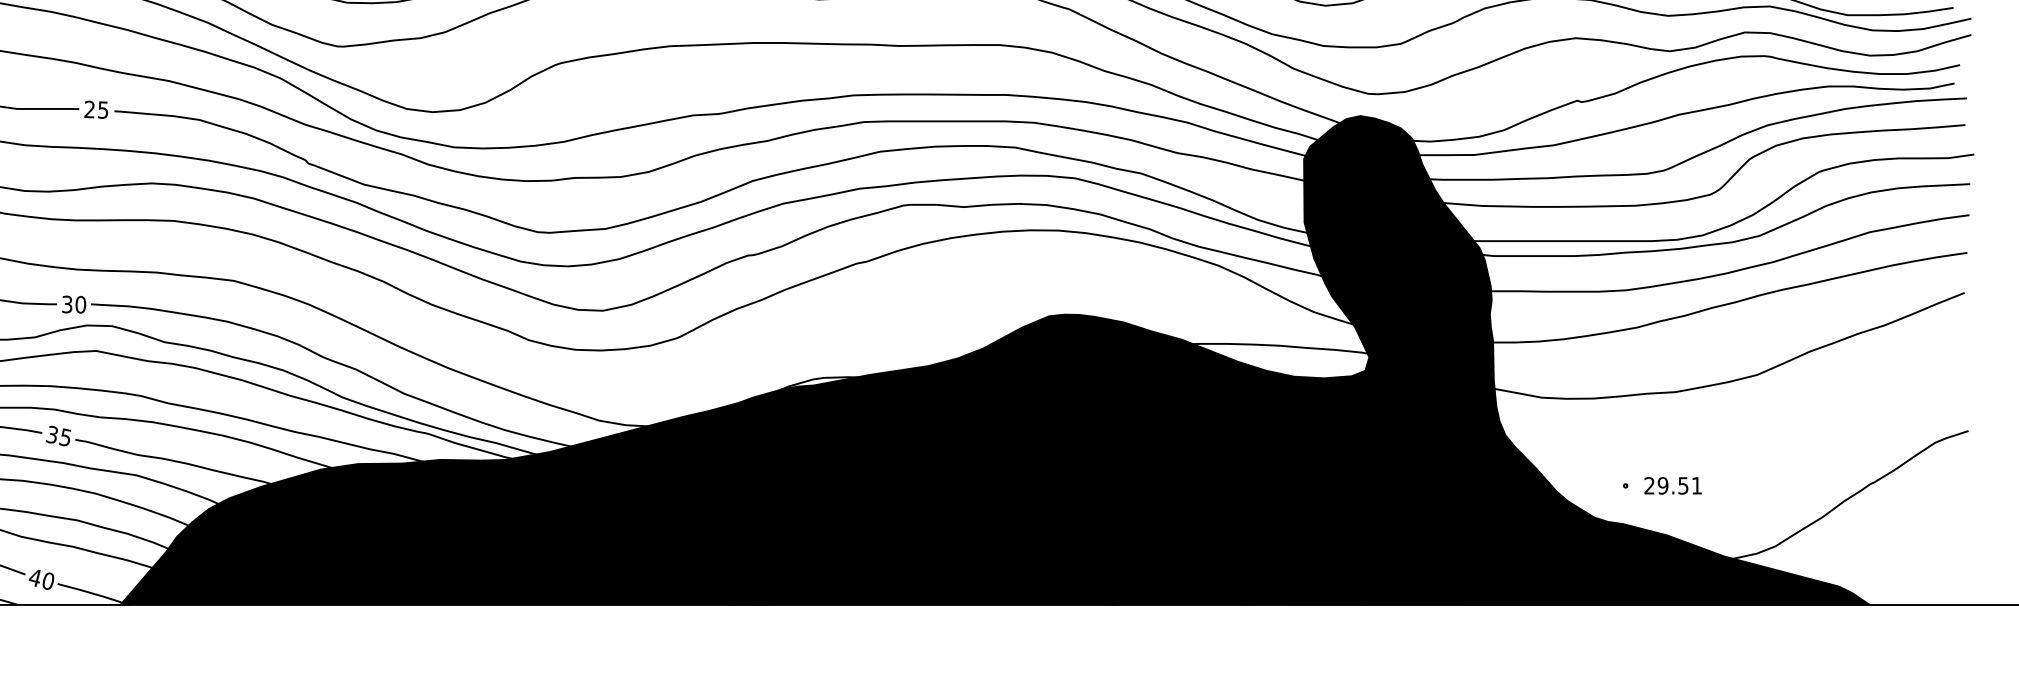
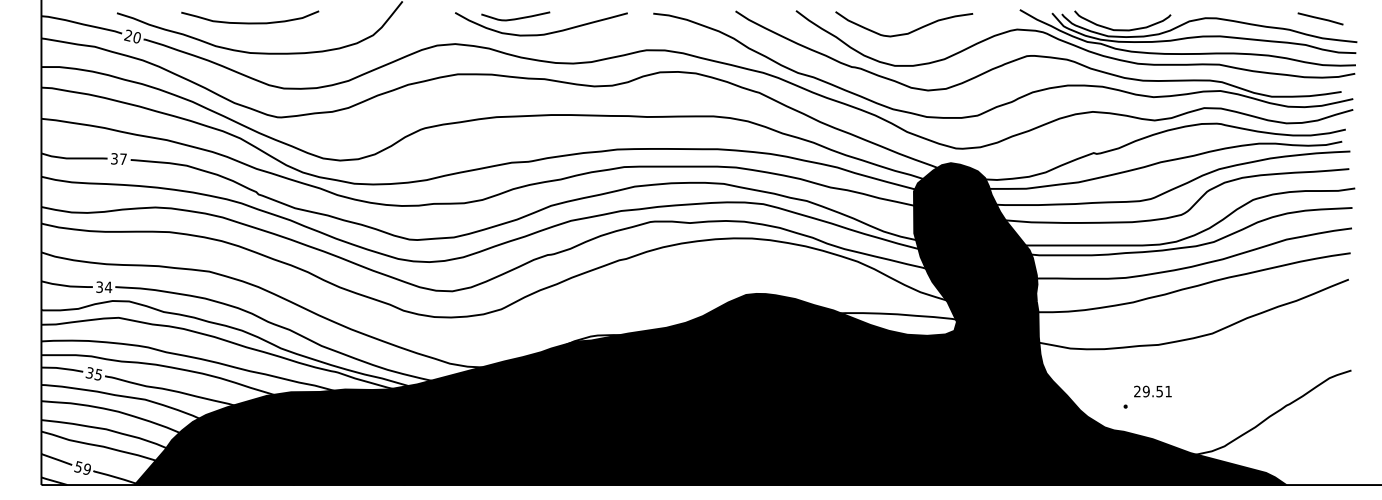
text: (95, 109) -> (118, 158), 25 -> 37
text: (80, 304) -> (108, 287), 30 -> 34
text: (1672, 485) -> (1152, 391), moved
text: (39, 579) -> (81, 468), 40 -> 59

